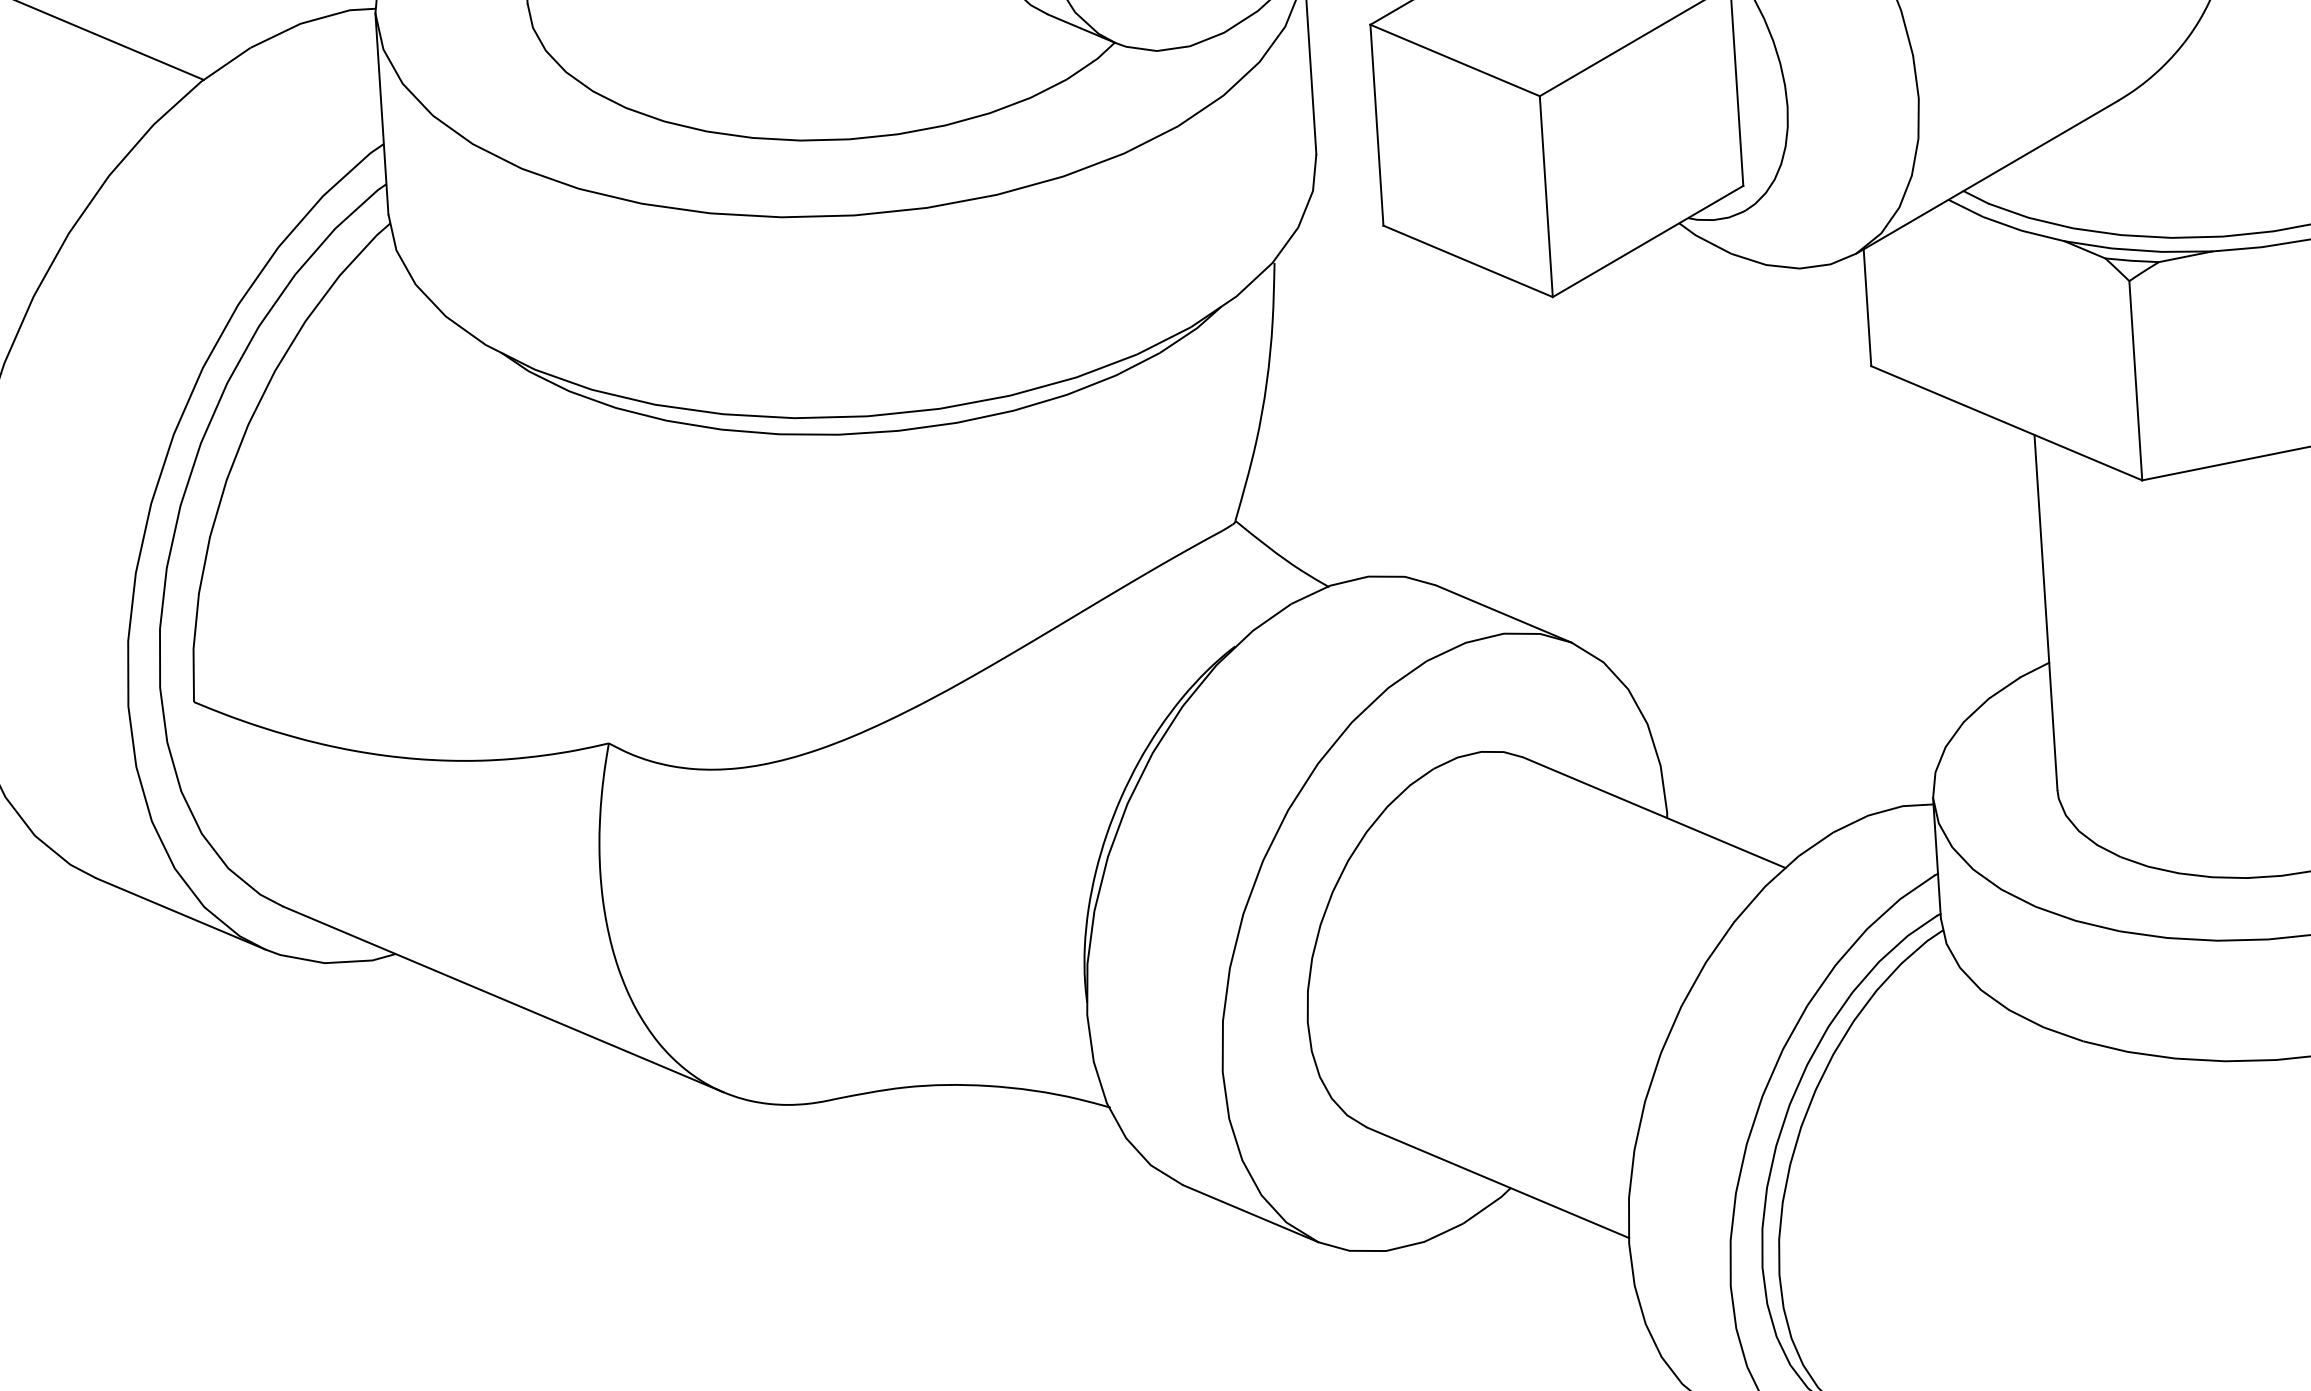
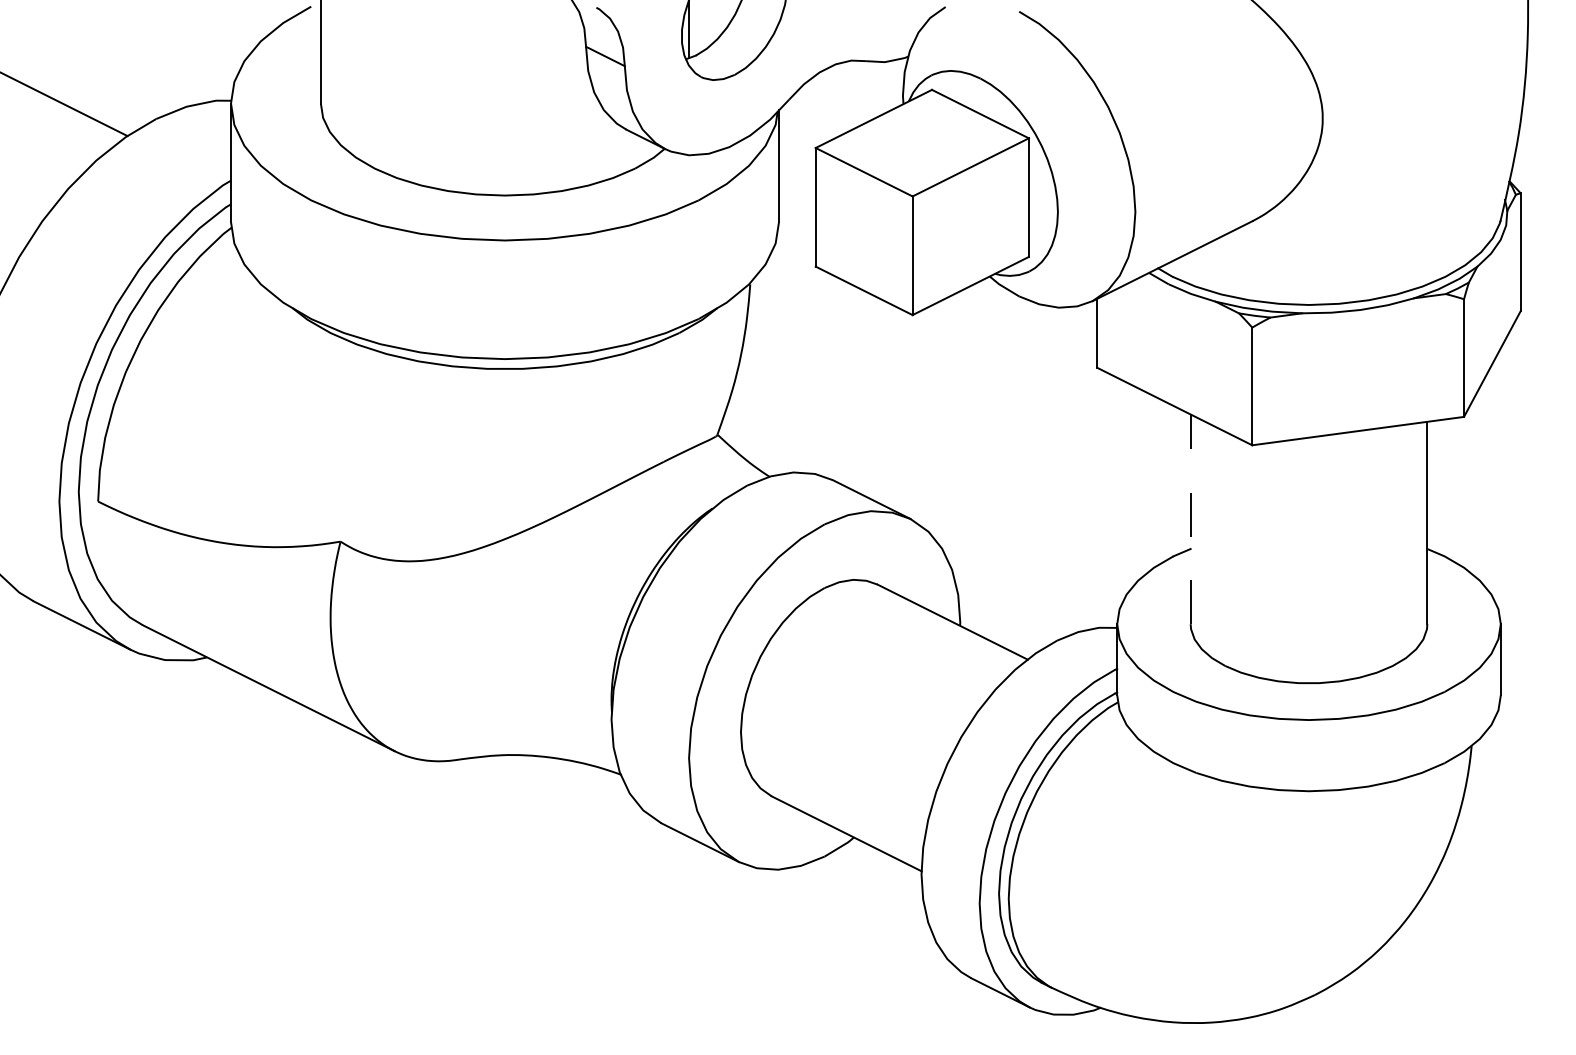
line: (2045, 612) -> (1190, 519), solid -> dashed

